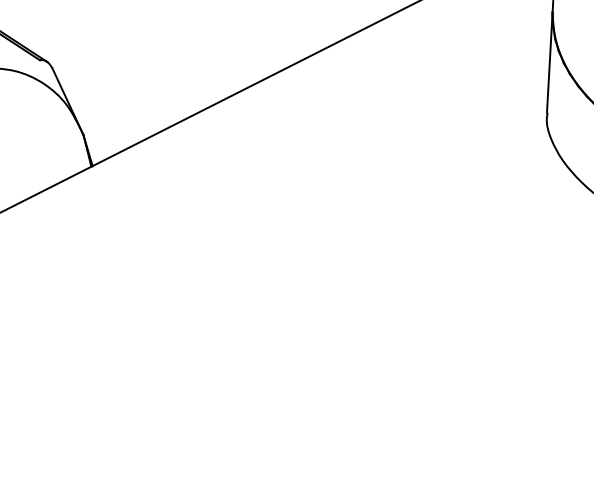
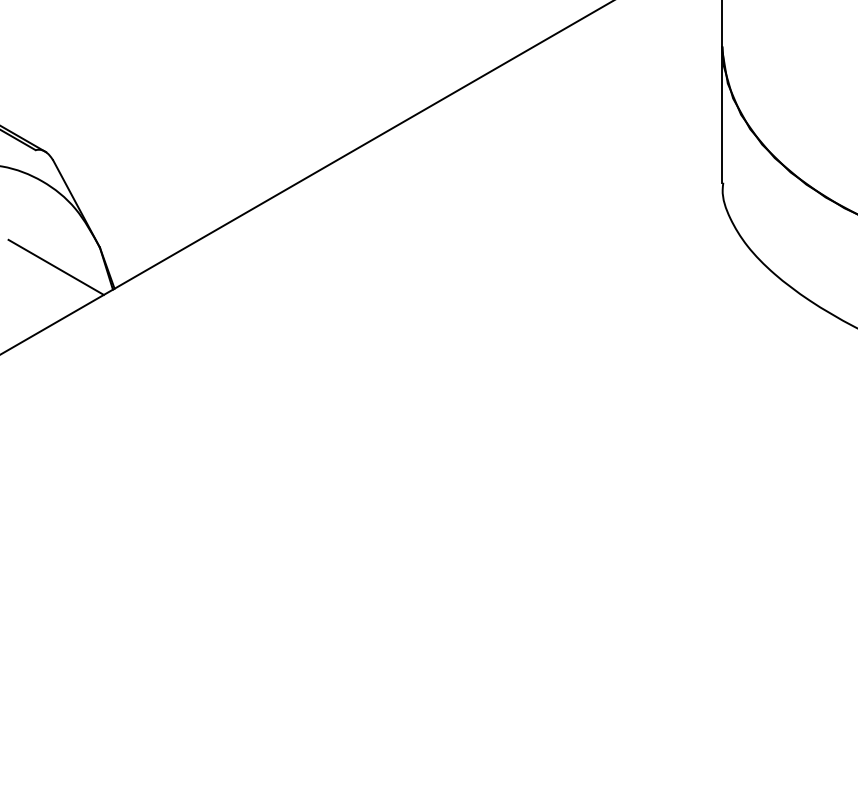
line: (49, 147) -> (55, 266), added

